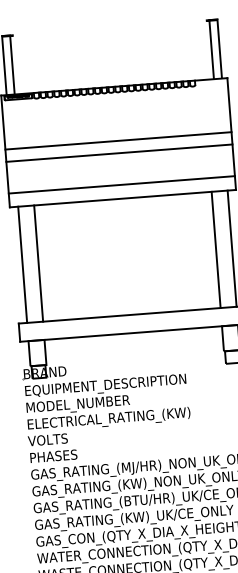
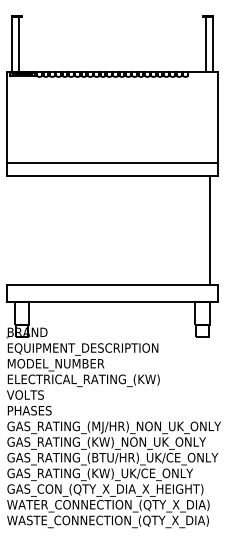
line: (118, 141) -> (112, 122), removed
line: (119, 153) -> (112, 133), removed
line: (216, 249) -> (195, 230), removed
line: (38, 263) -> (29, 230), removed
line: (22, 264) -> (14, 230), removed

